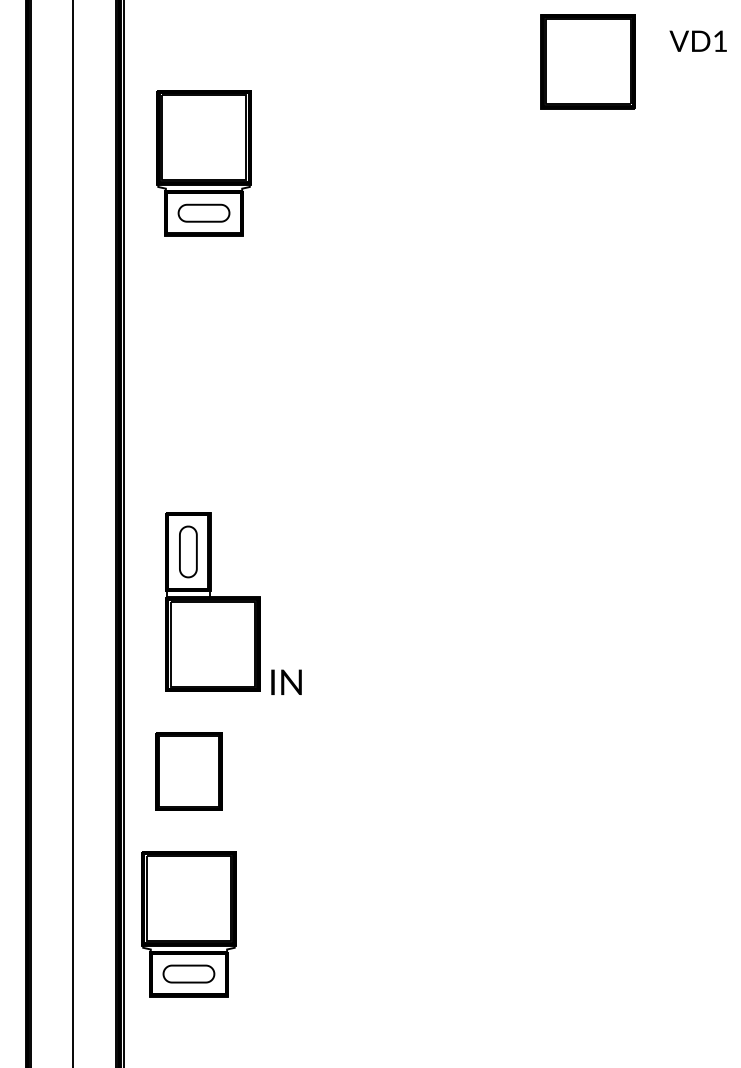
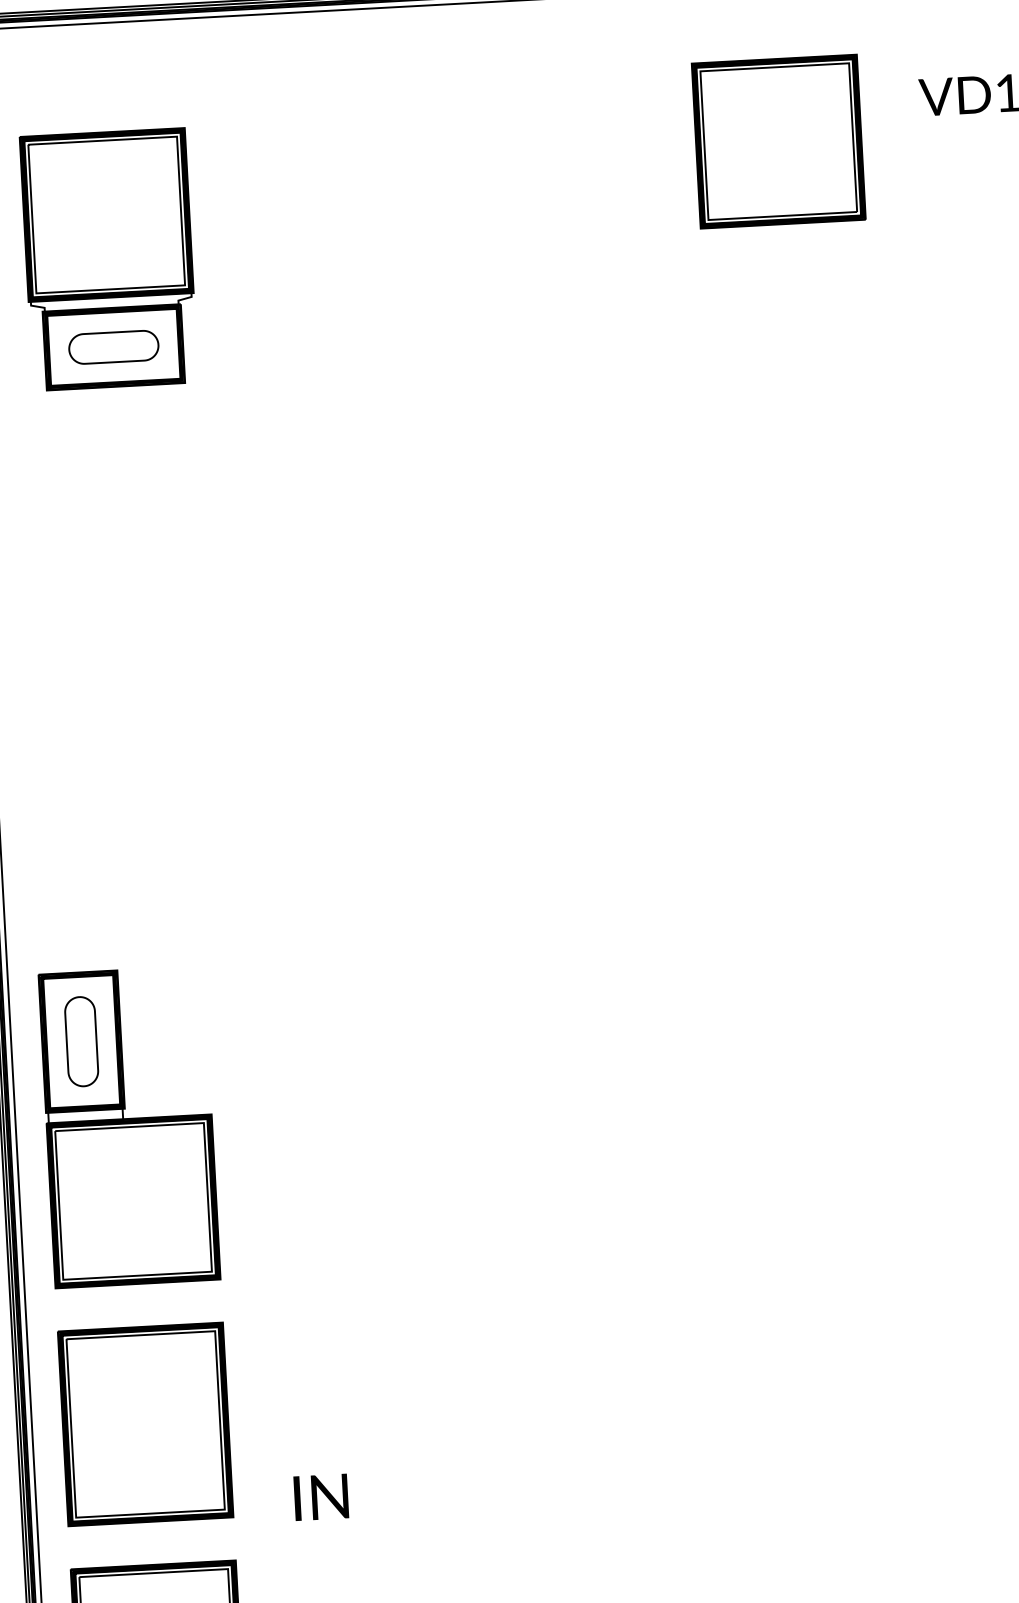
part: (203, 163) -> (108, 260), moved
part: (212, 601) -> (128, 1126), moved
text: (286, 681) -> (321, 1495), moved
part: (188, 771) -> (144, 1424), size x1.43

